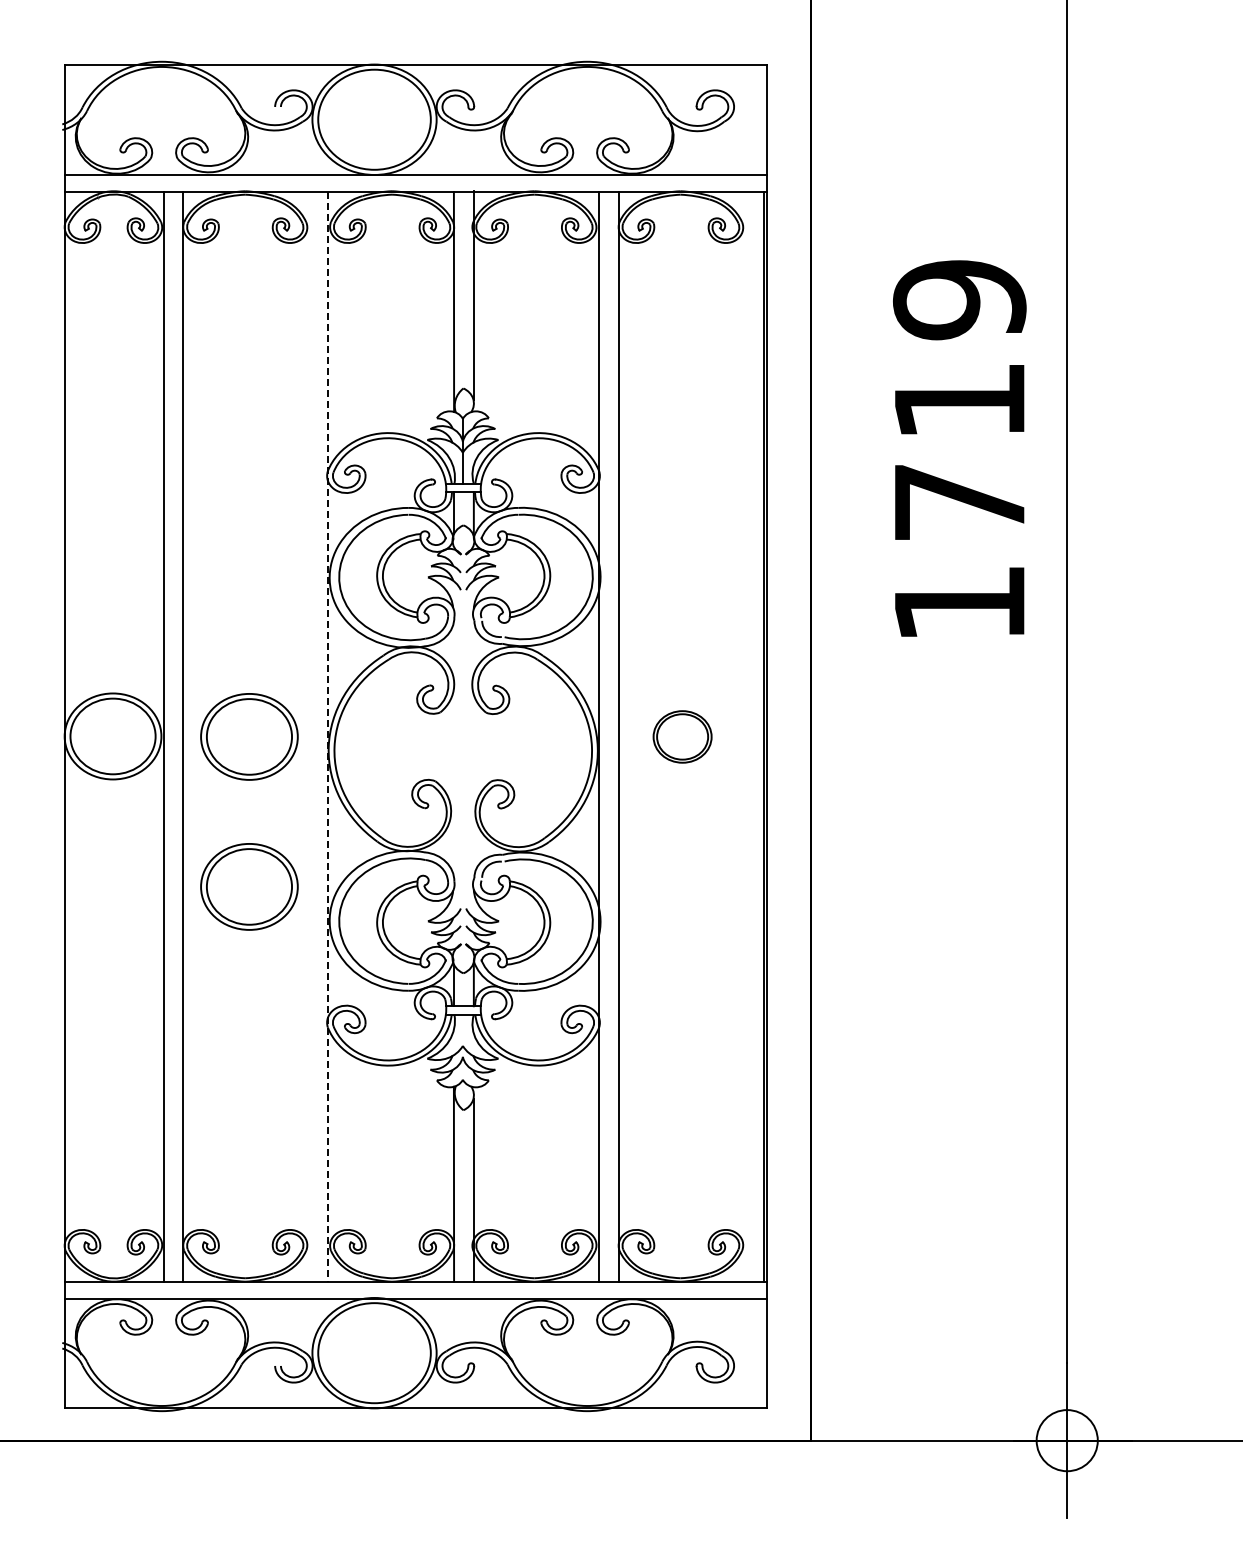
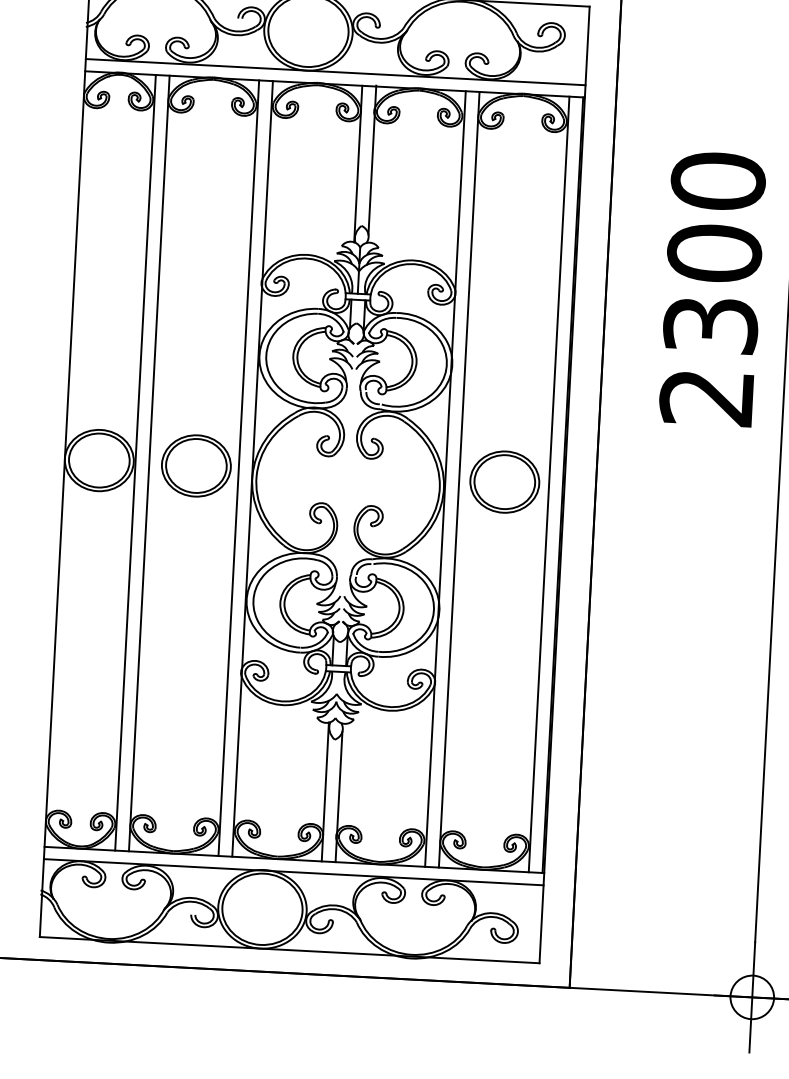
text: (959, 450) -> (712, 288), 1719 -> 2300
line: (309, 736) -> (239, 467), added
line: (328, 736) -> (252, 468), dashed -> solid
part: (682, 736) -> (504, 481), size x1.67
line: (744, 736) -> (548, 484), added
part: (249, 886) -> (190, 572), removed

